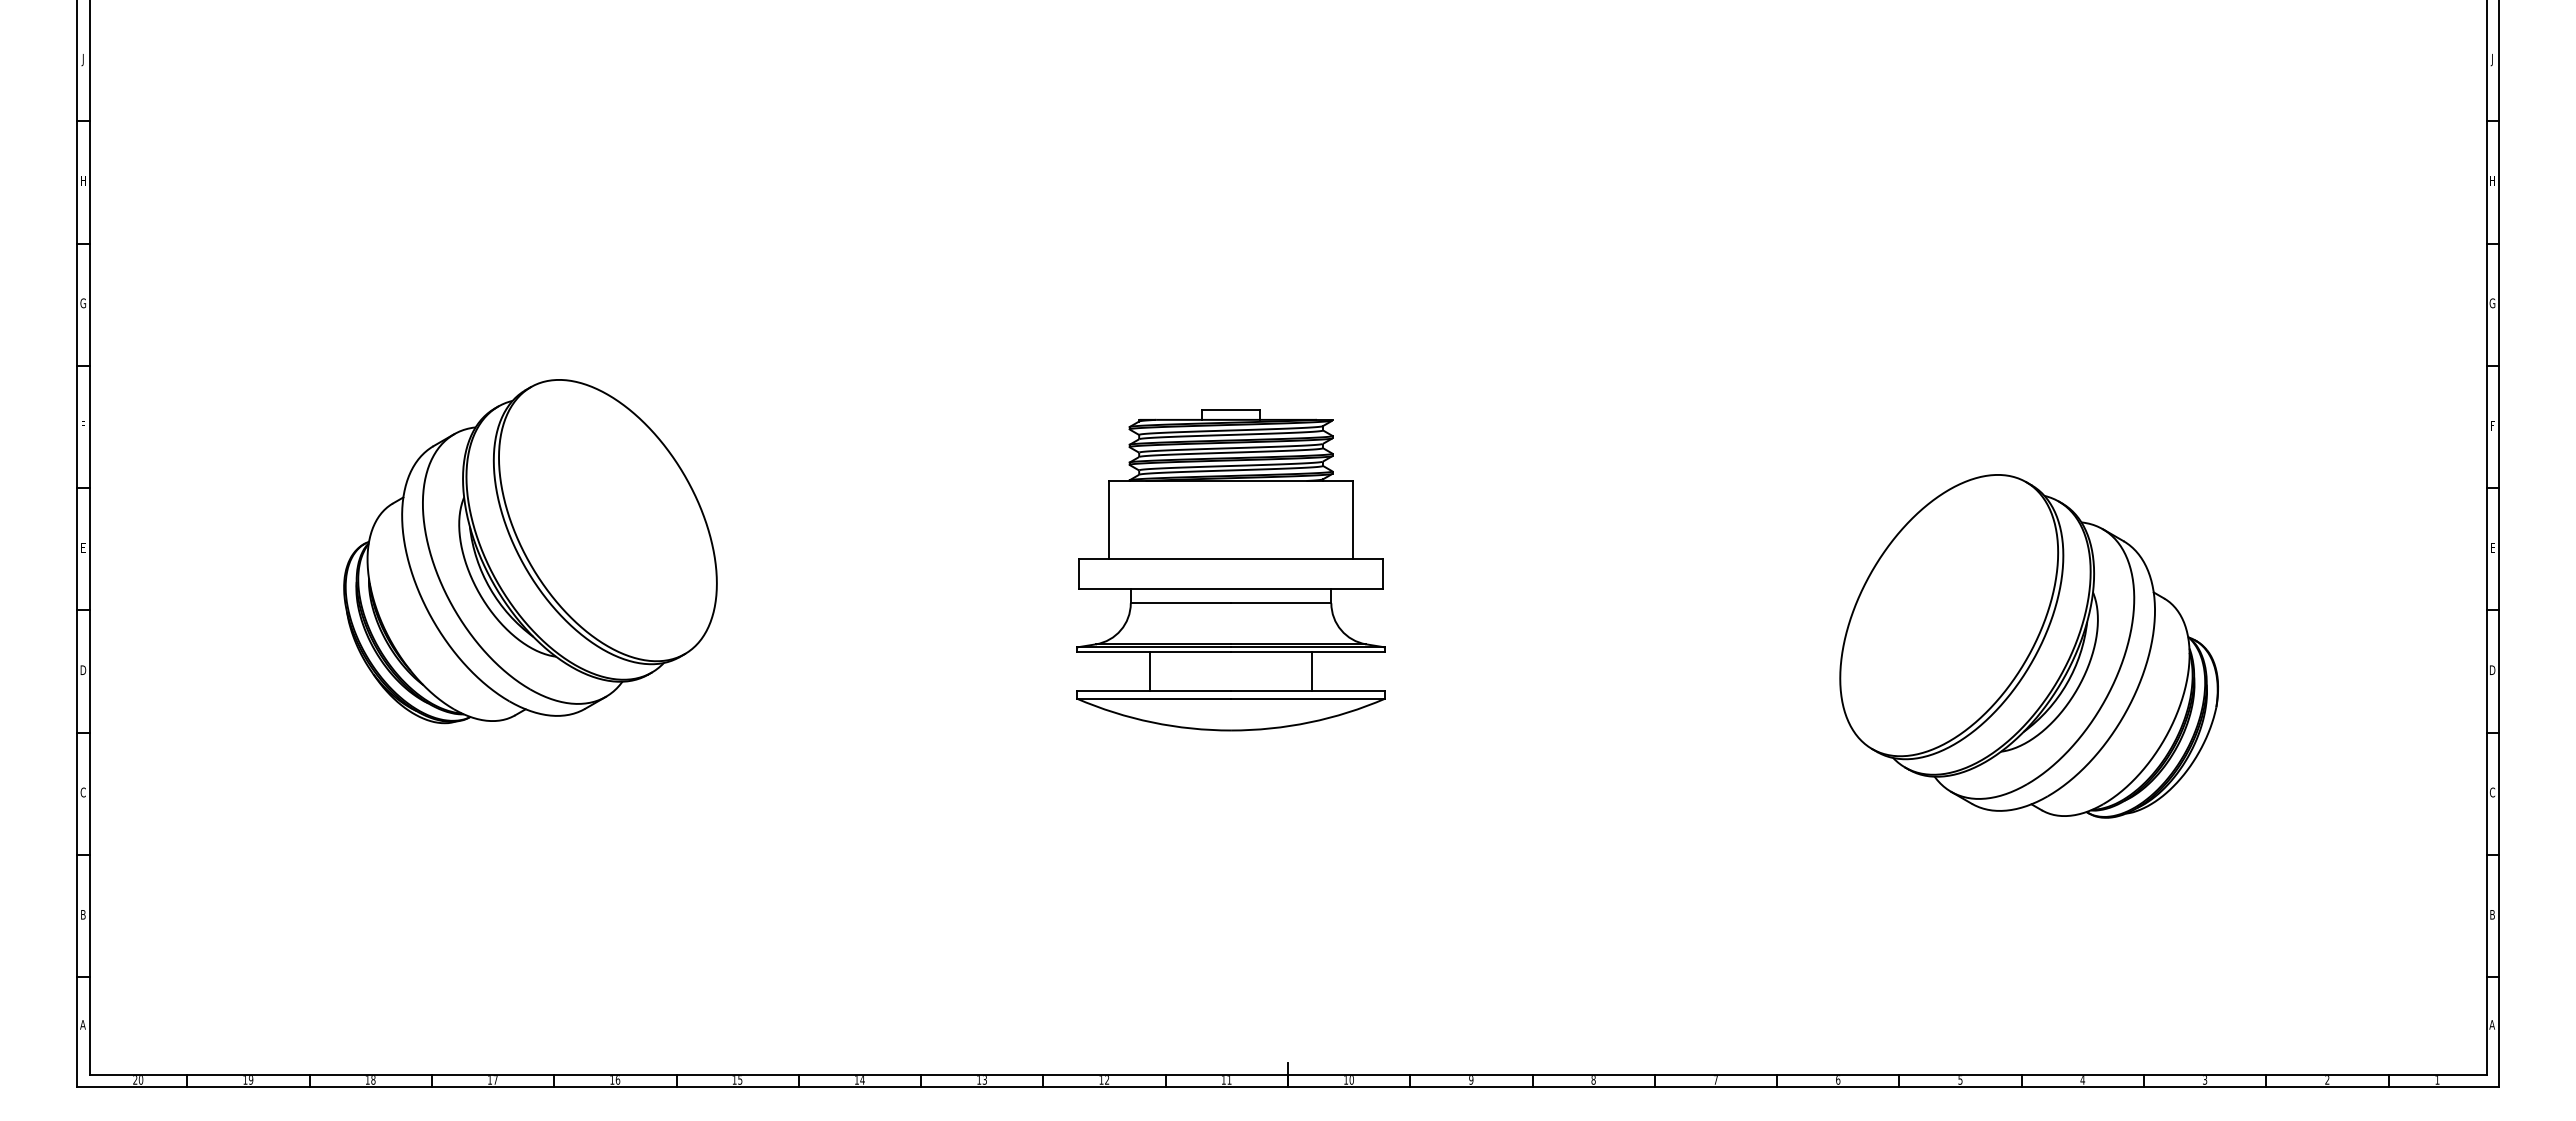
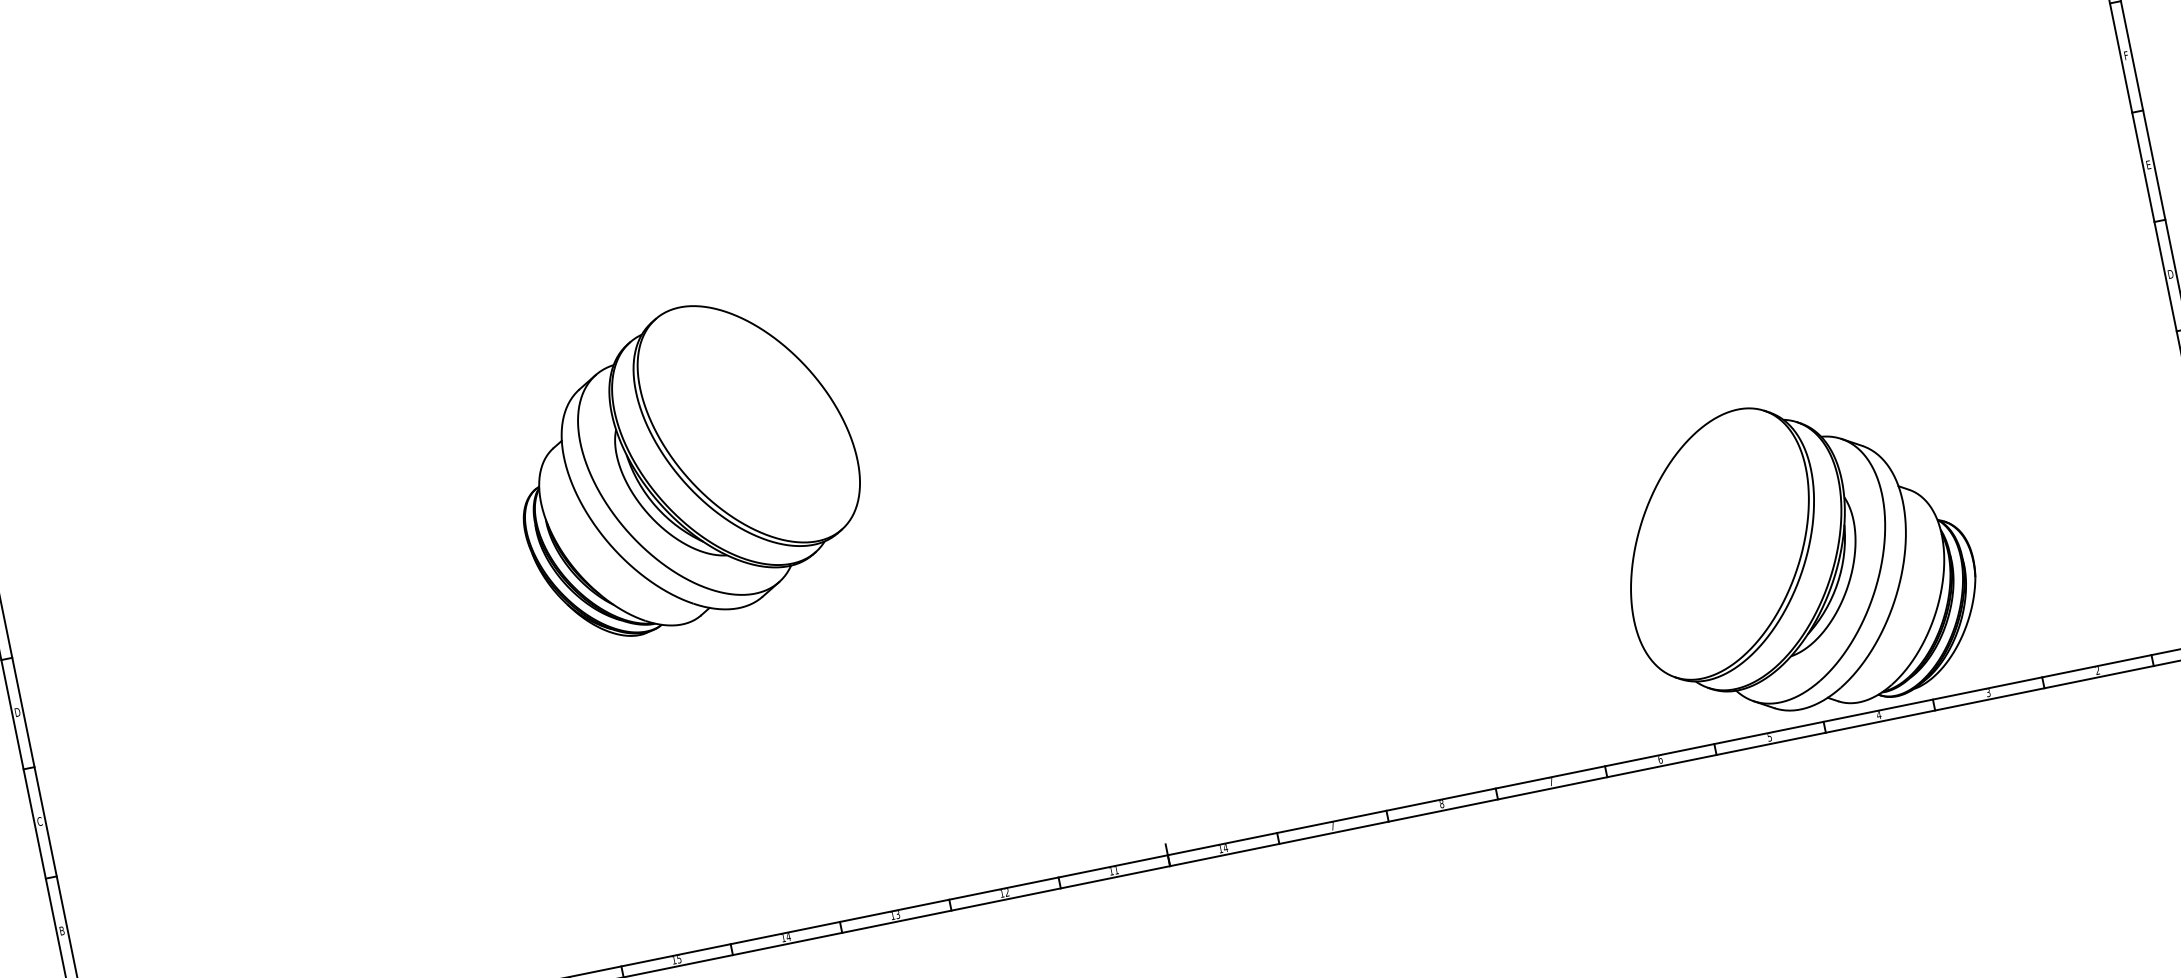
part: (530, 551) -> (685, 466), moved
part: (1230, 570) -> (1024, 414), removed
part: (2028, 646) -> (1796, 557), moved
text: (1351, 1080) -> (1225, 848), 10 -> 14
text: (1471, 1080) -> (1332, 826), 9 -> 7

